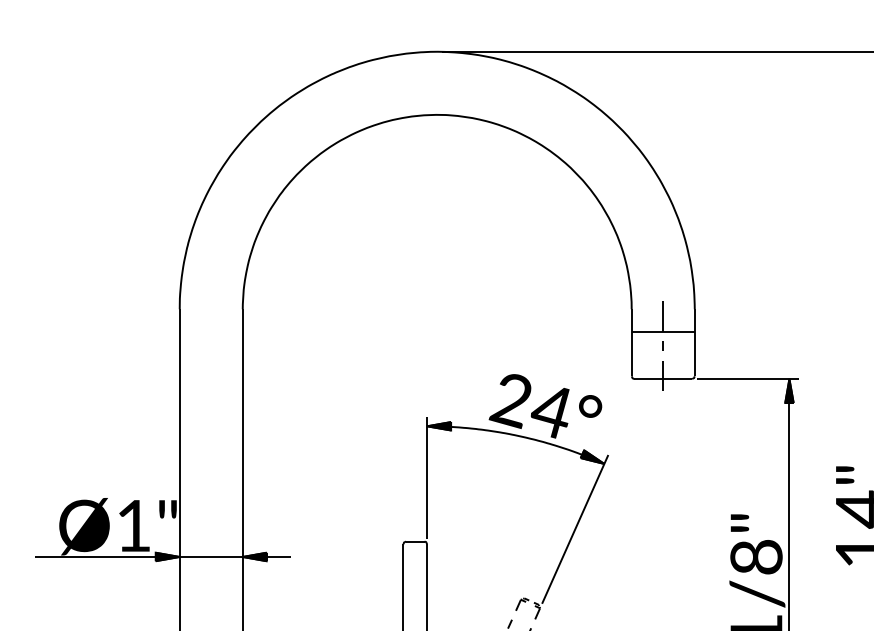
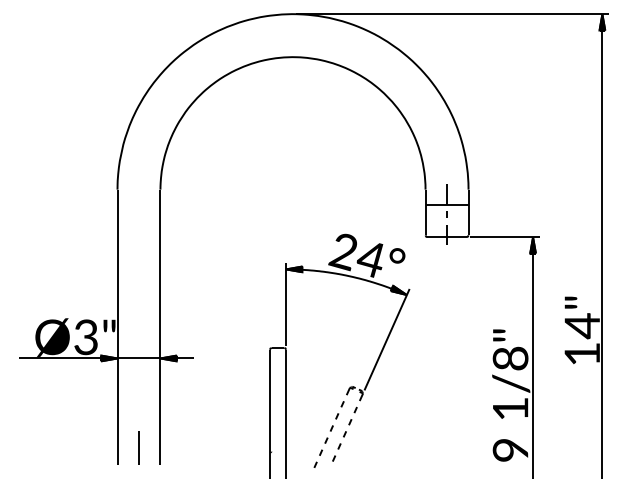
text: (132, 526) -> (85, 337), Ø1" -> Ø3"

